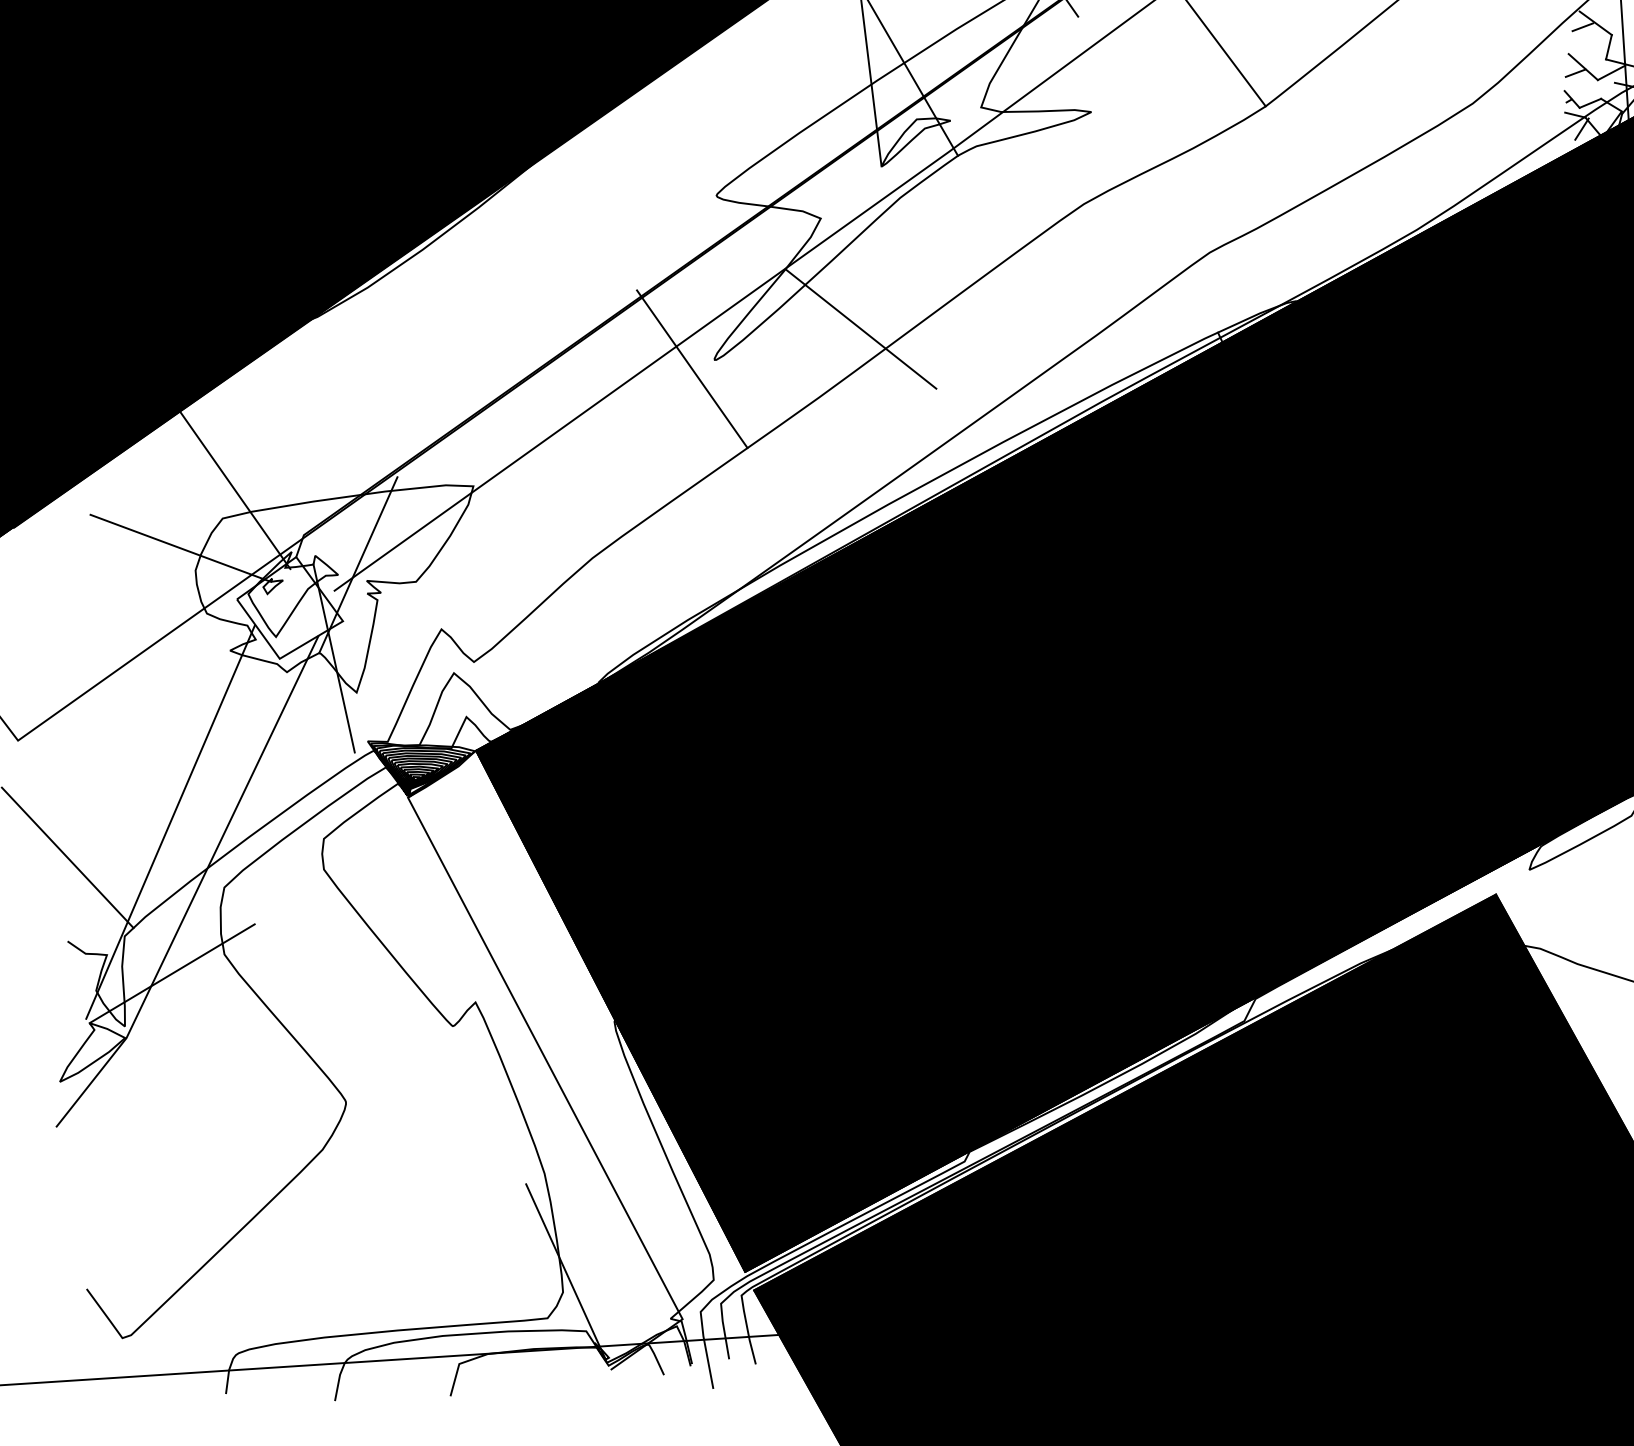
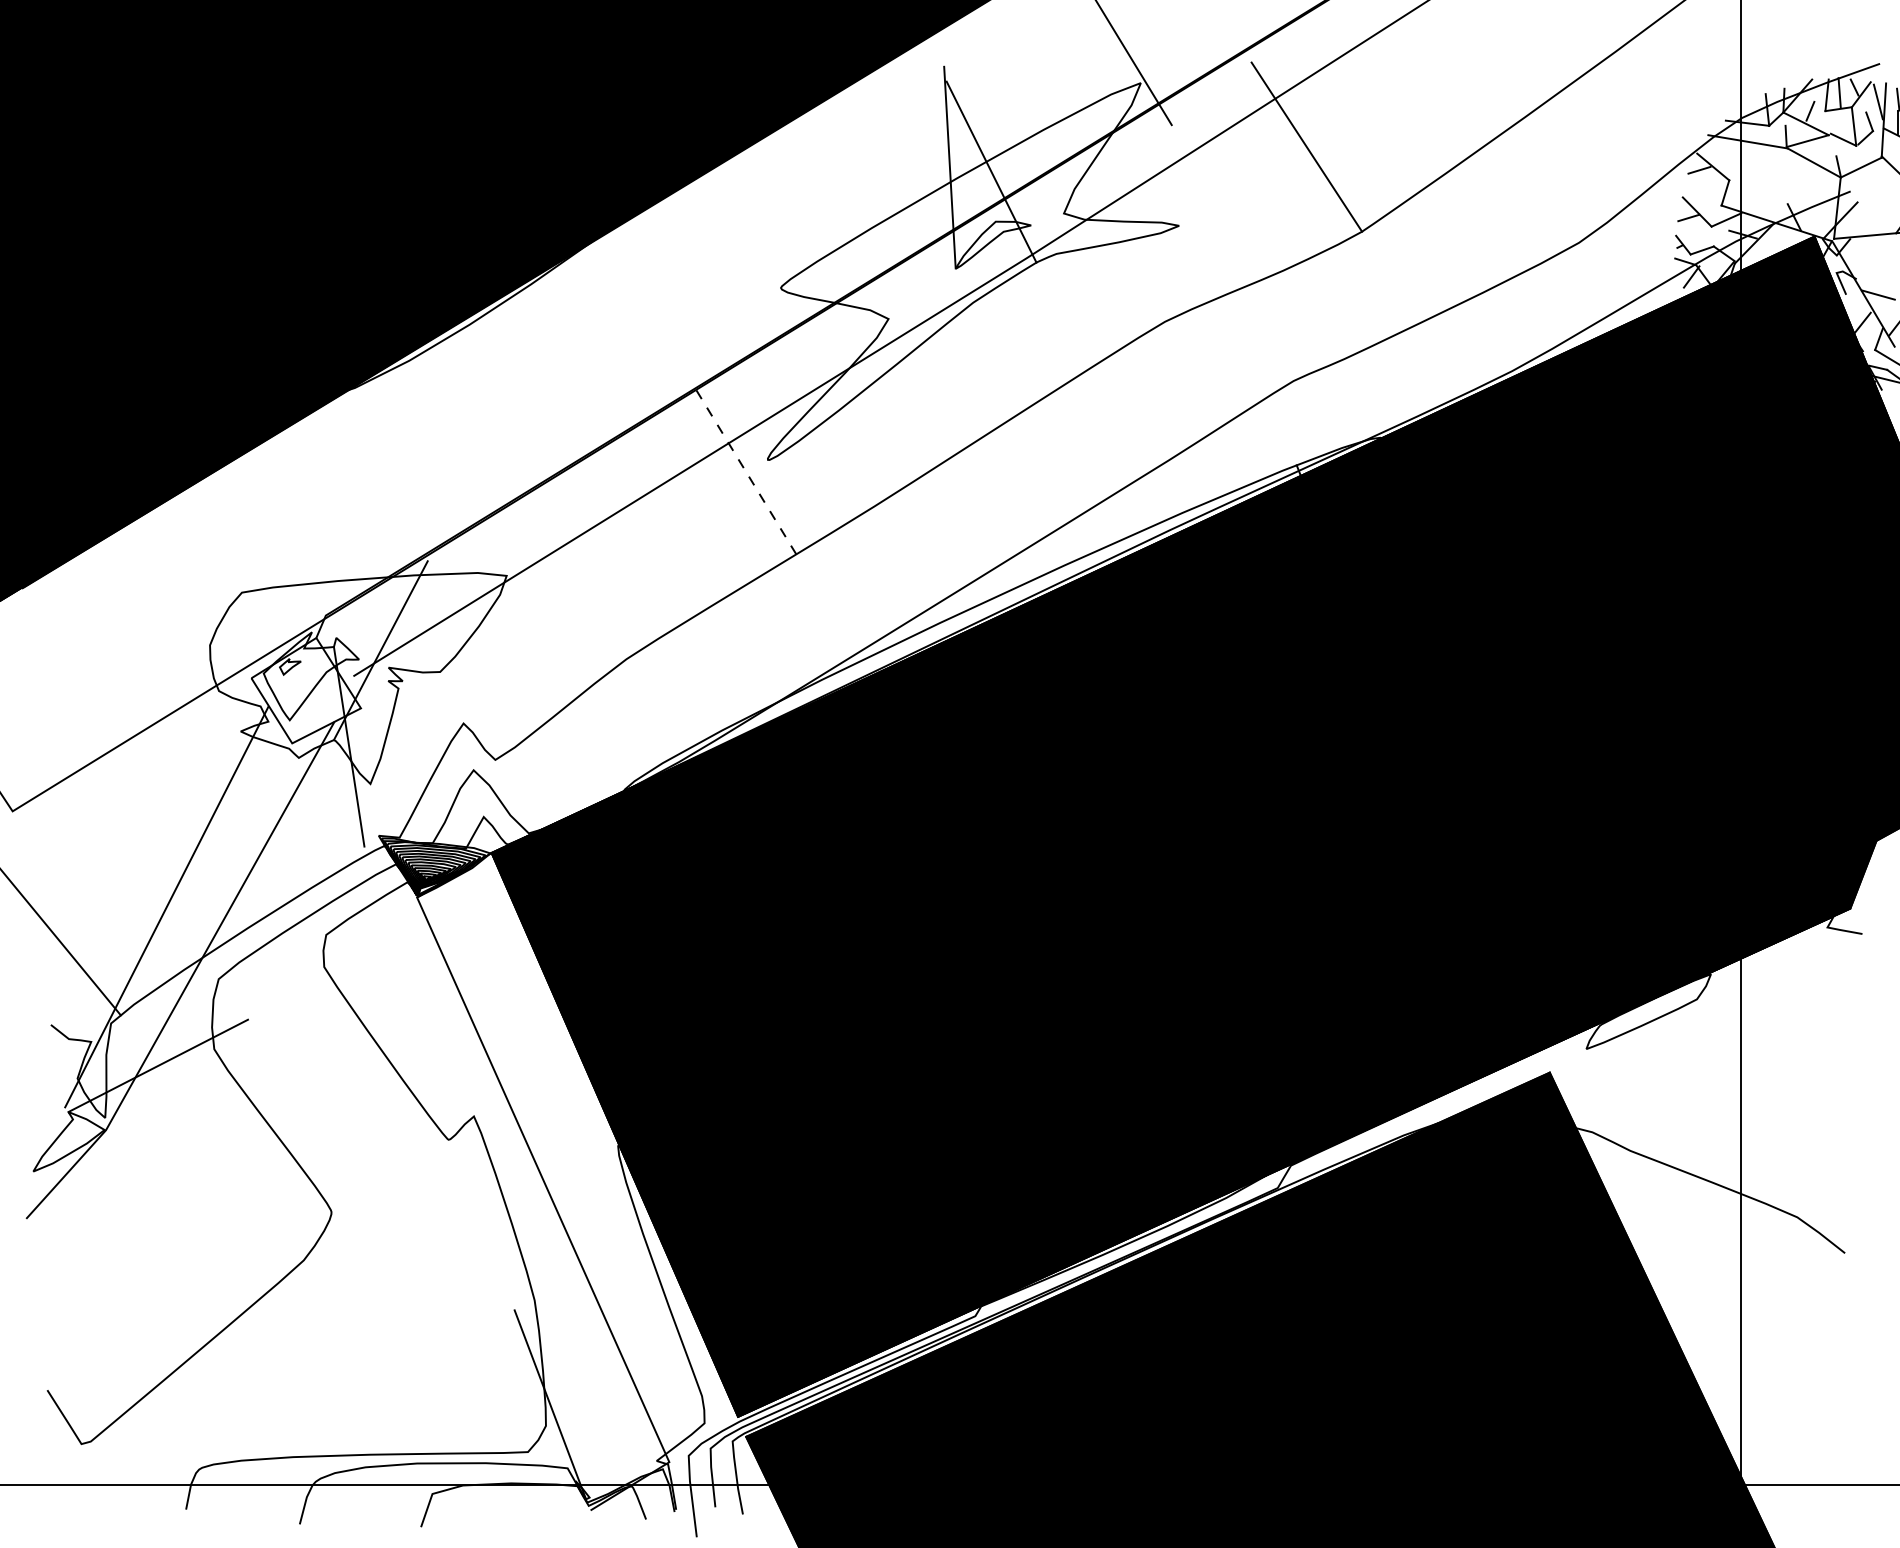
line: (861, 329) -> (923, 437), removed
line: (692, 369) -> (743, 468), solid -> dashed
line: (234, 489) -> (256, 563), removed
line: (180, 547) -> (195, 620), removed

